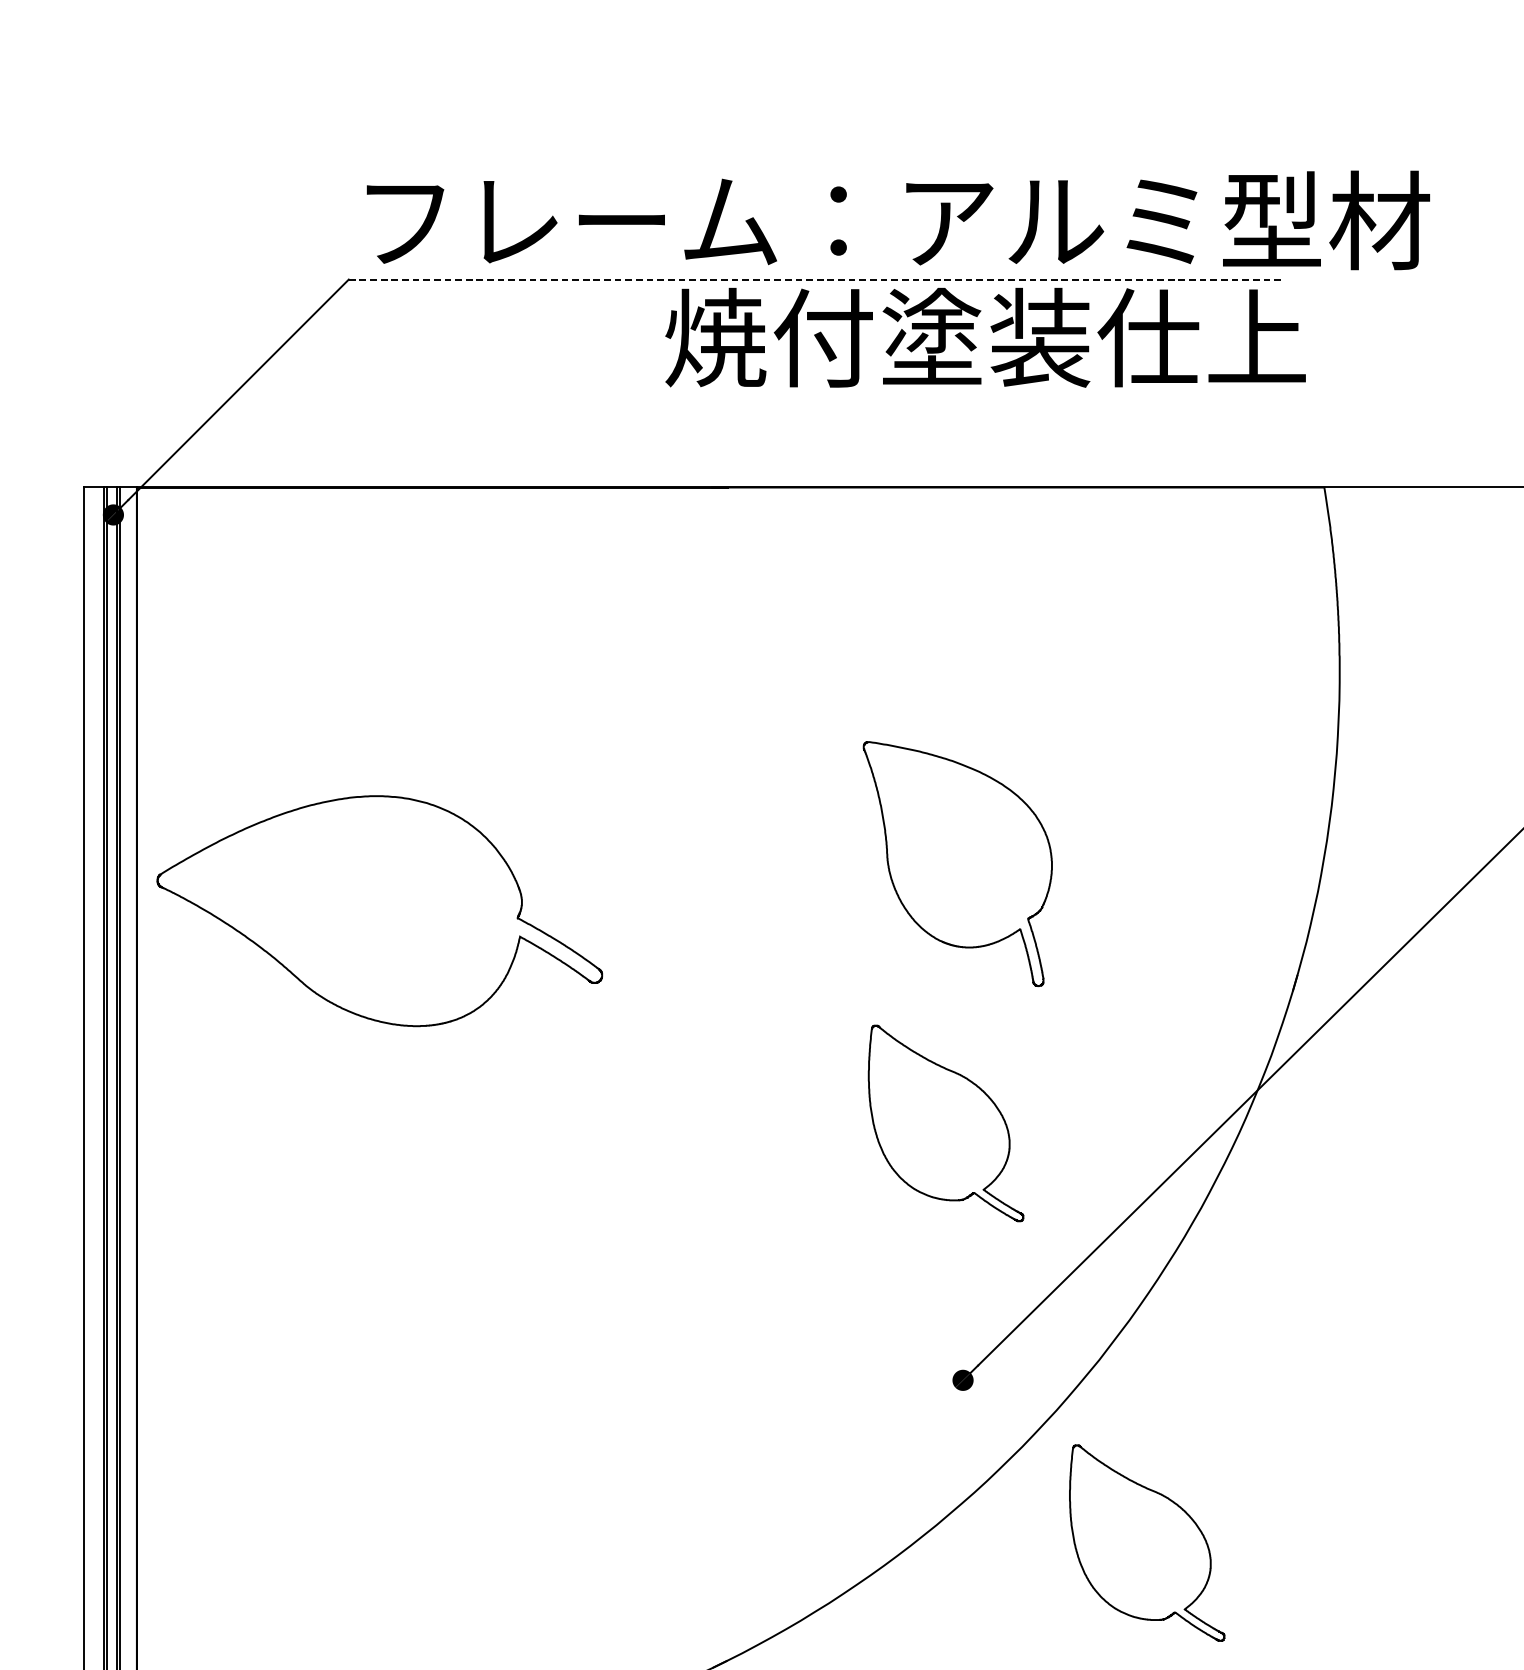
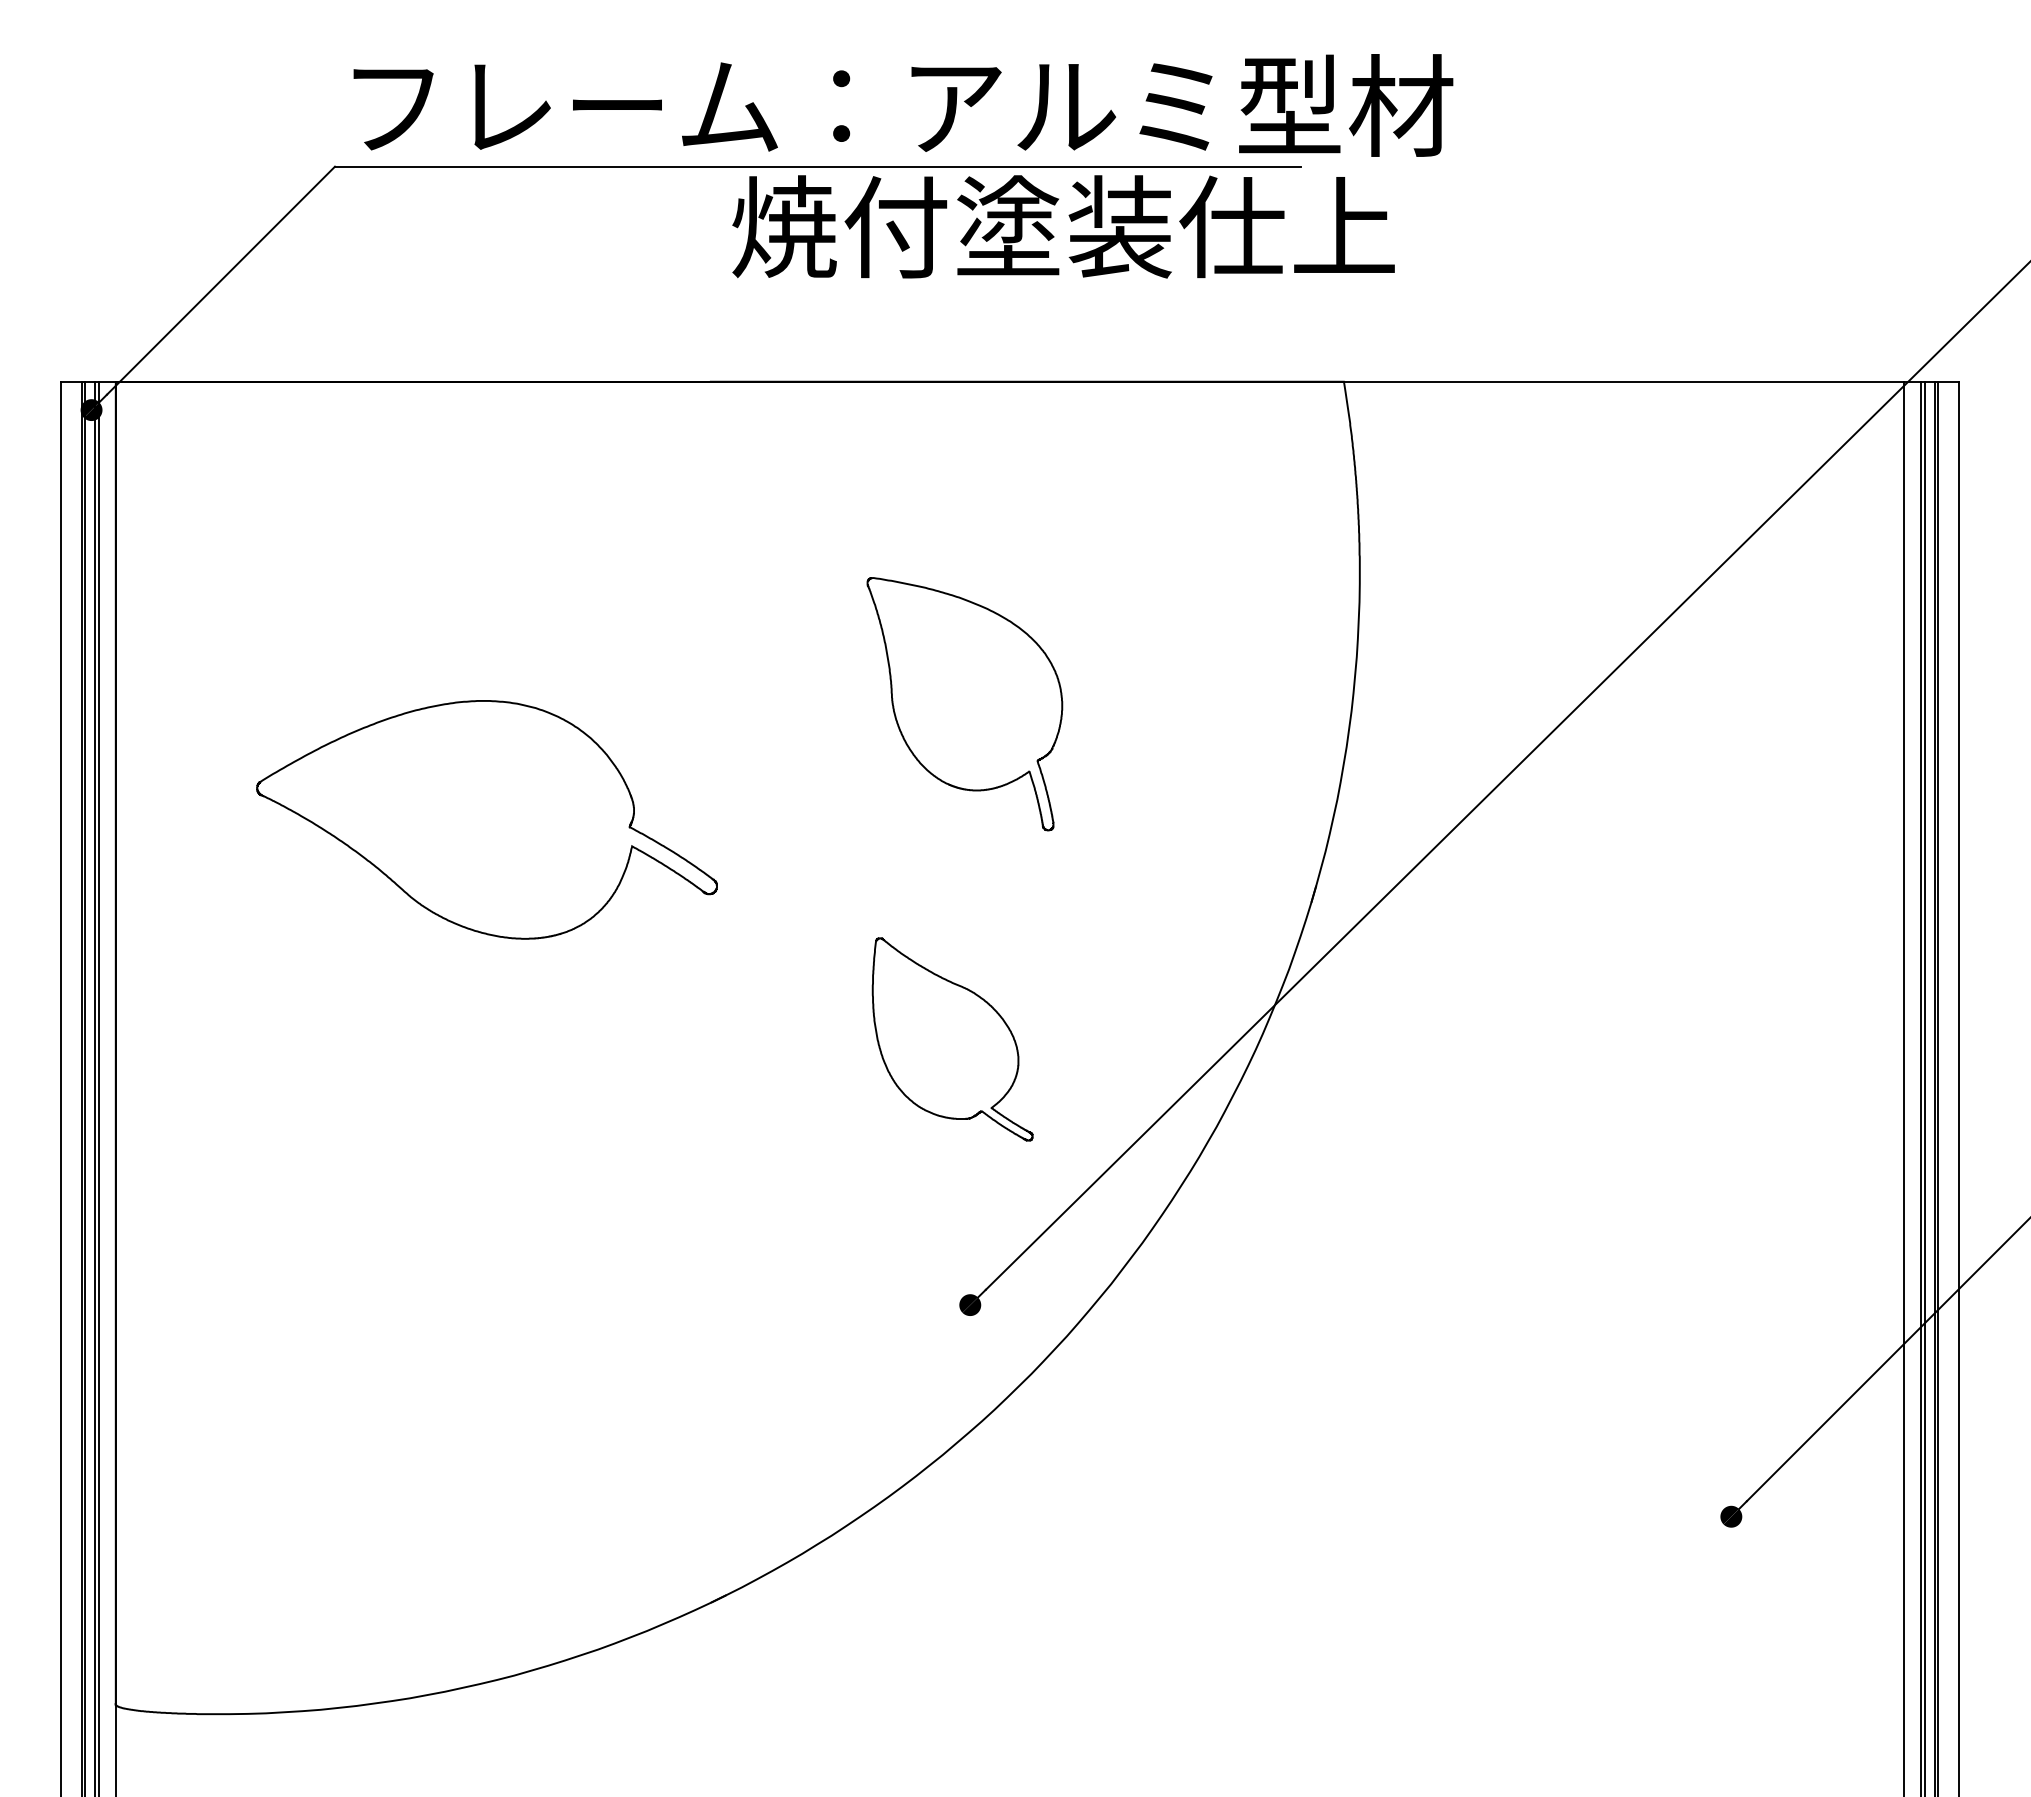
line: (816, 279) -> (818, 166), dashed -> solid
text: (985, 337) -> (1063, 226), moved
part: (957, 864) -> (964, 704), moved
part: (379, 910) -> (486, 819), moved
part: (1146, 1543) -> (1160, 1473), removed

